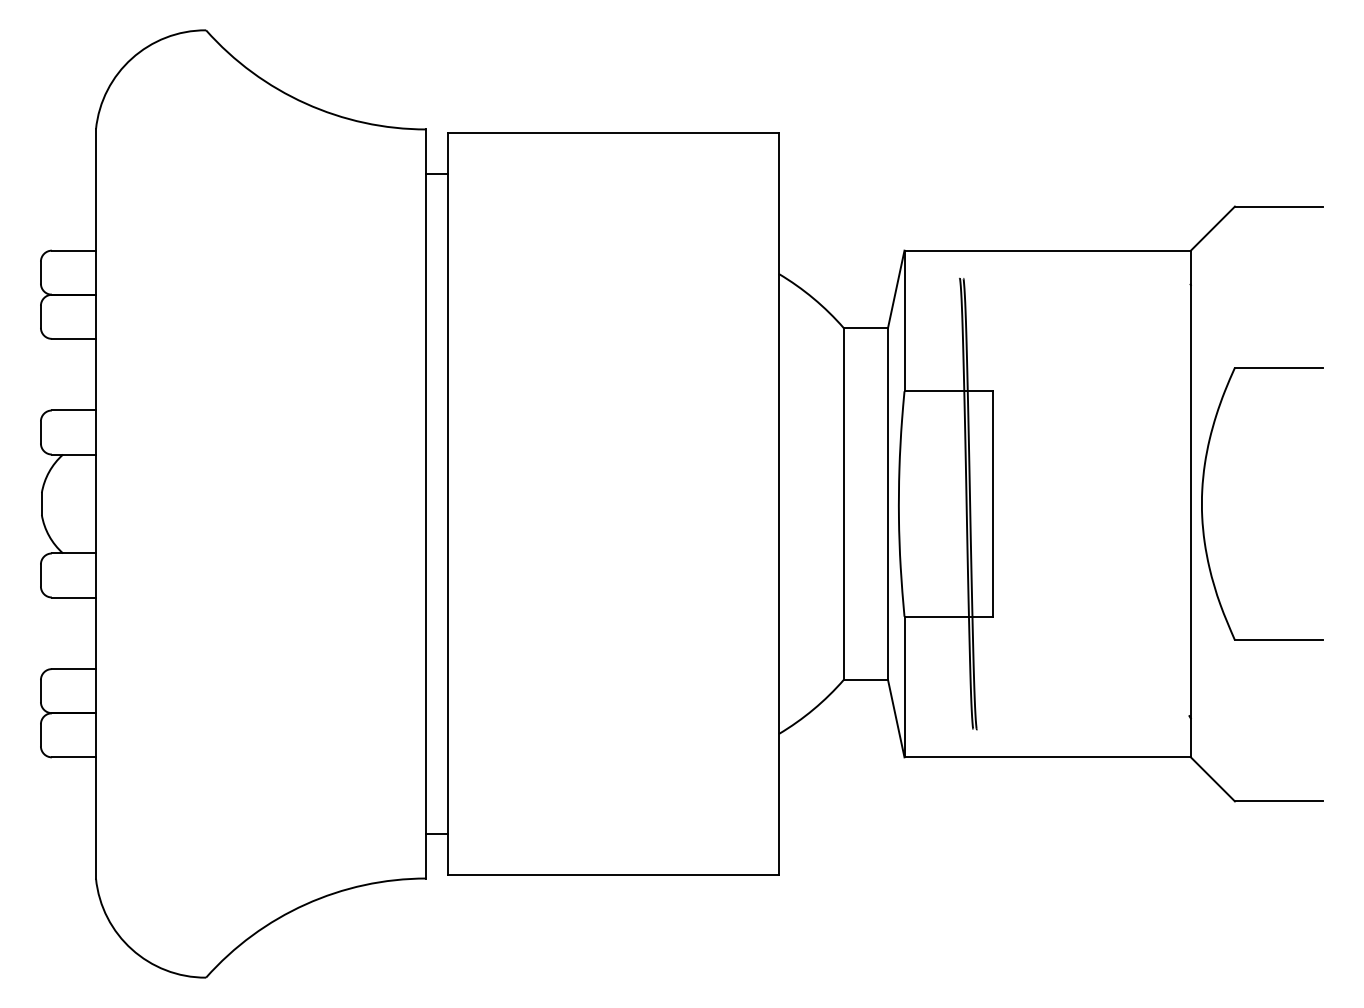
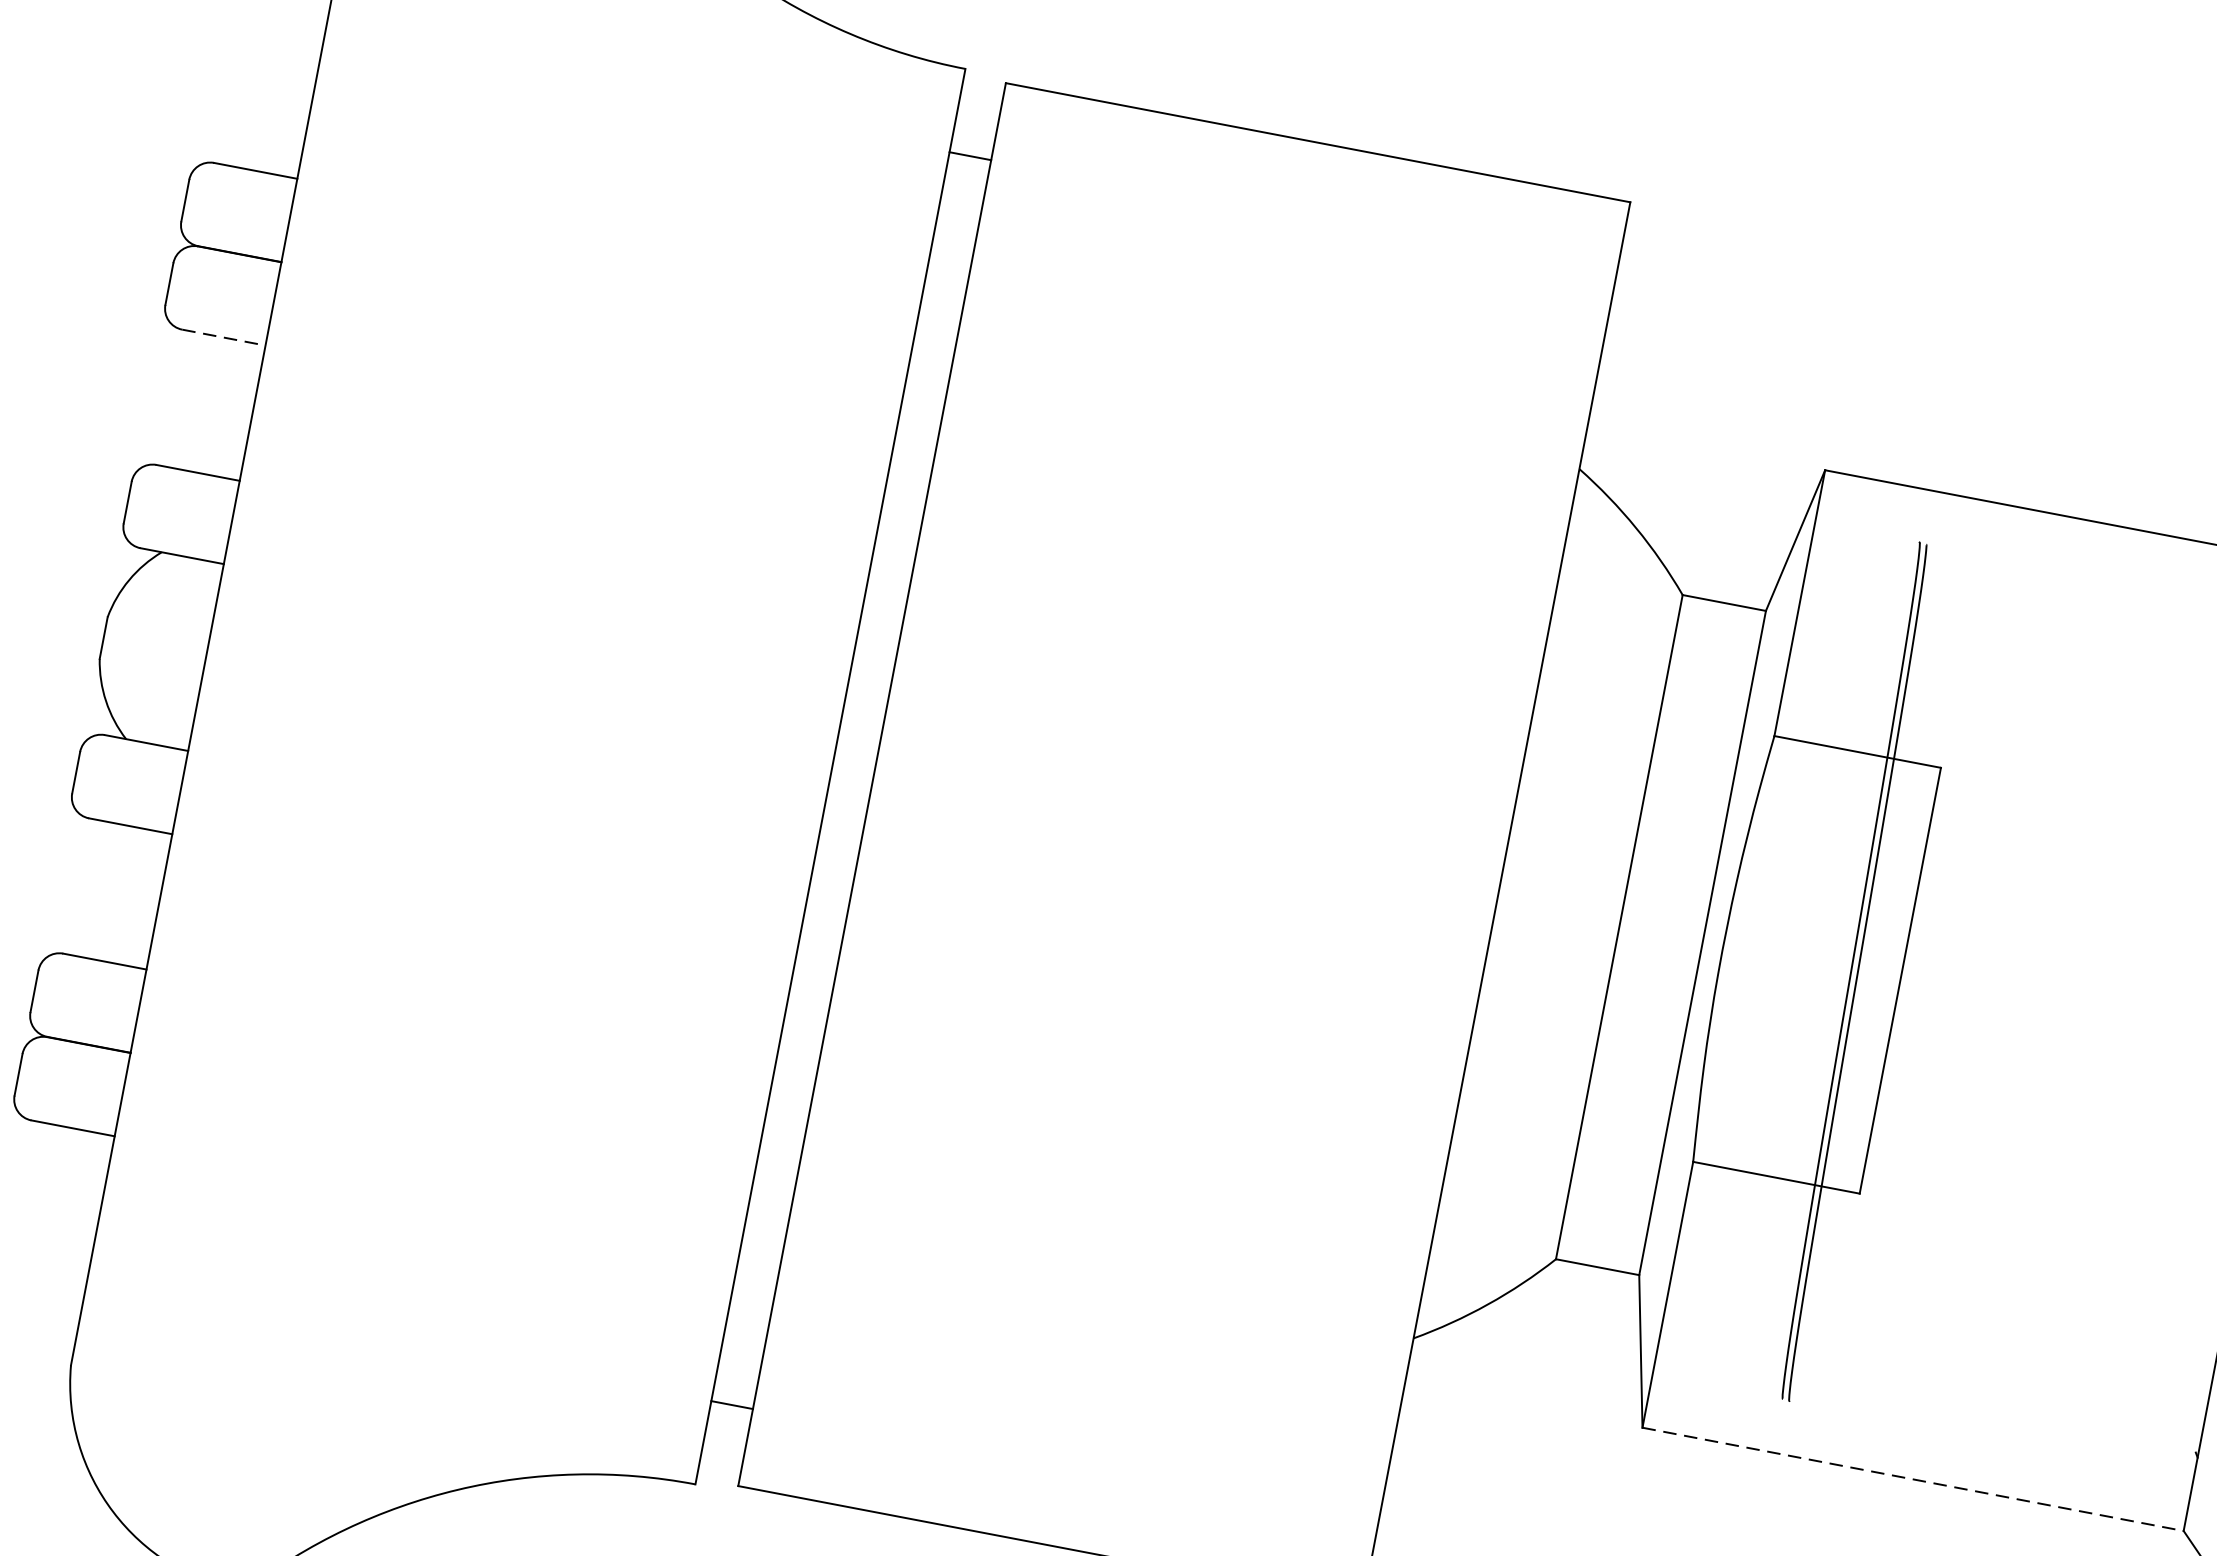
line: (74, 338) -> (225, 337), solid -> dashed
line: (1048, 757) -> (1914, 1479), solid -> dashed

